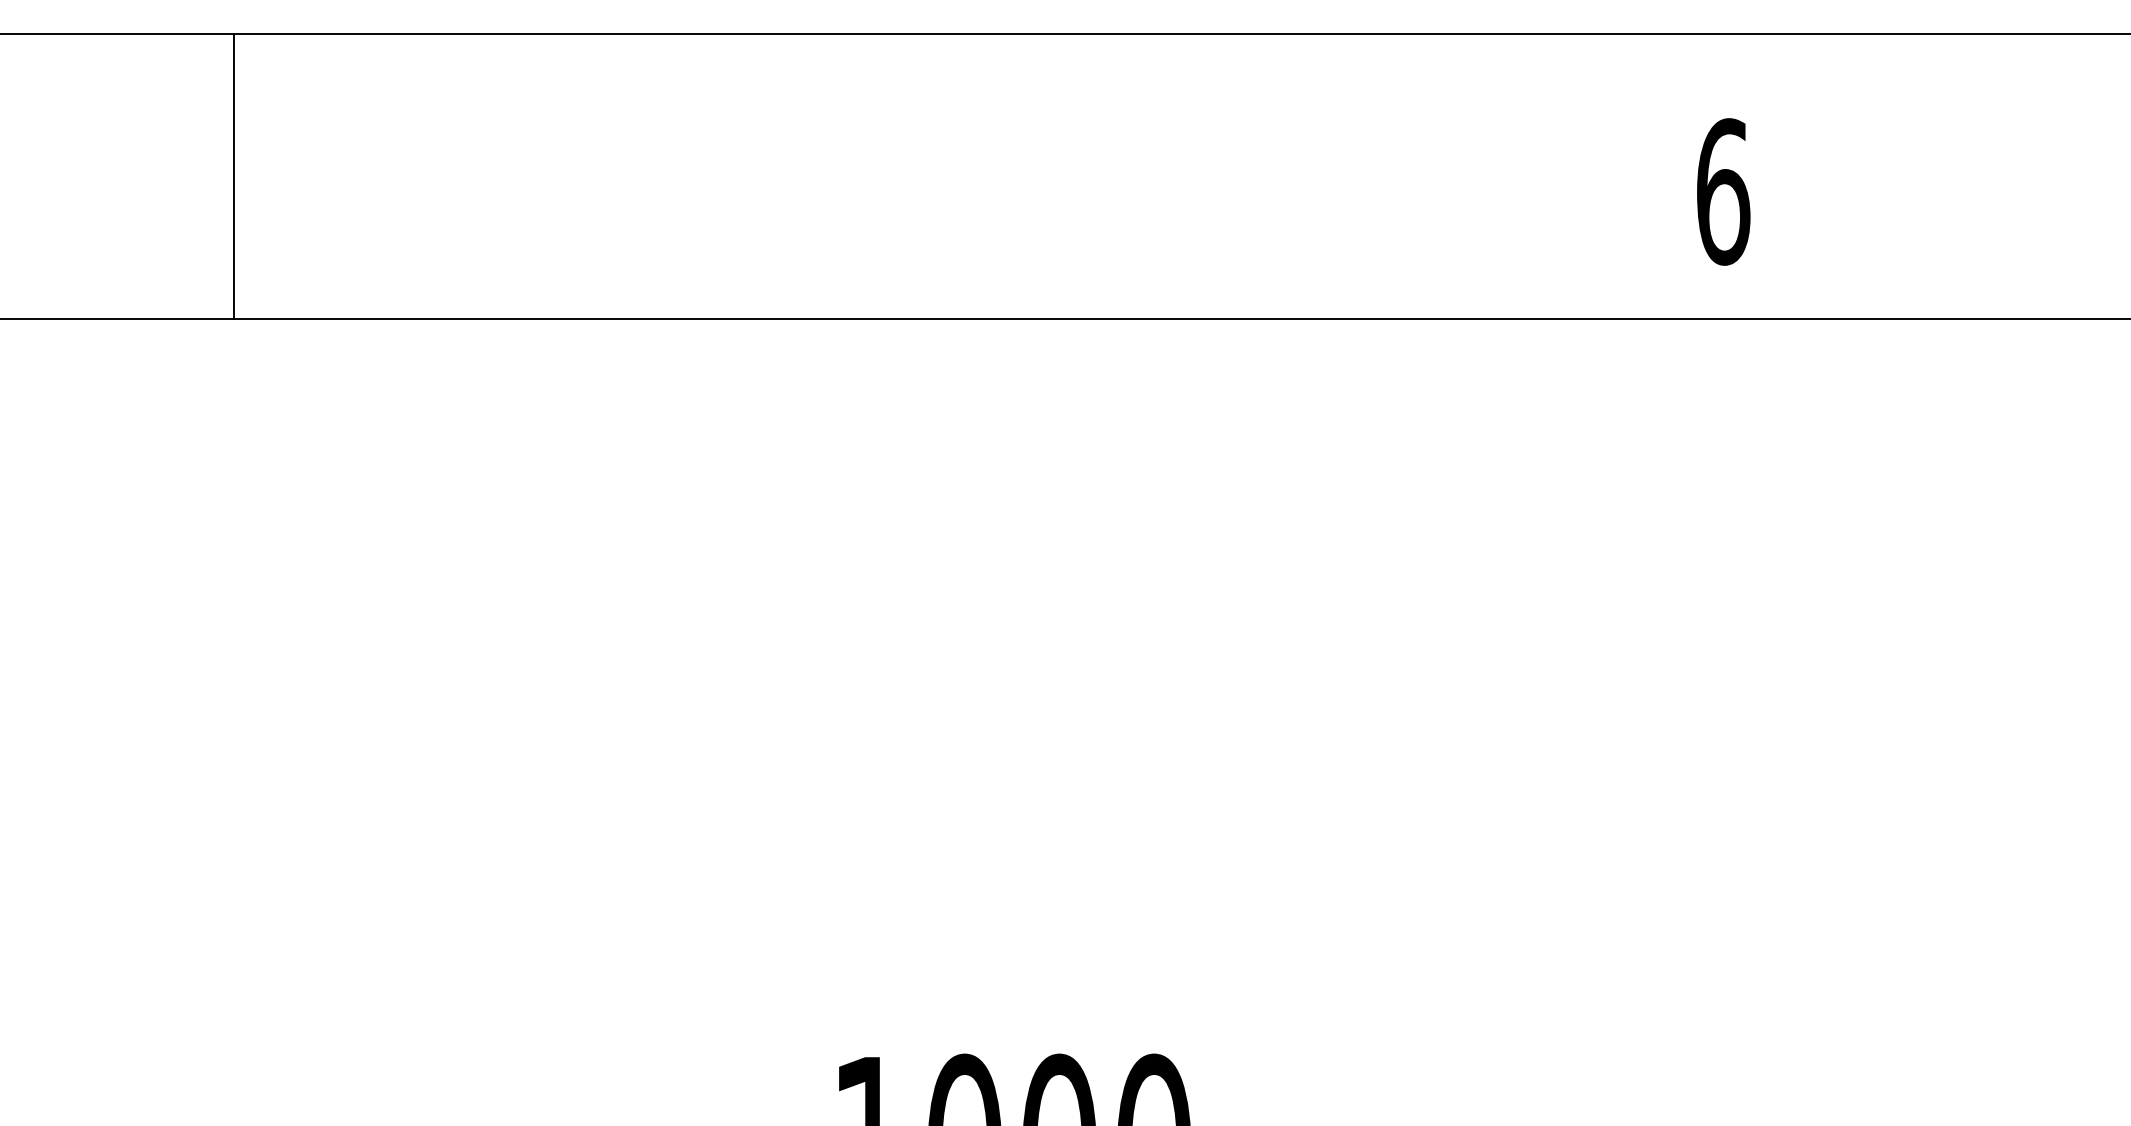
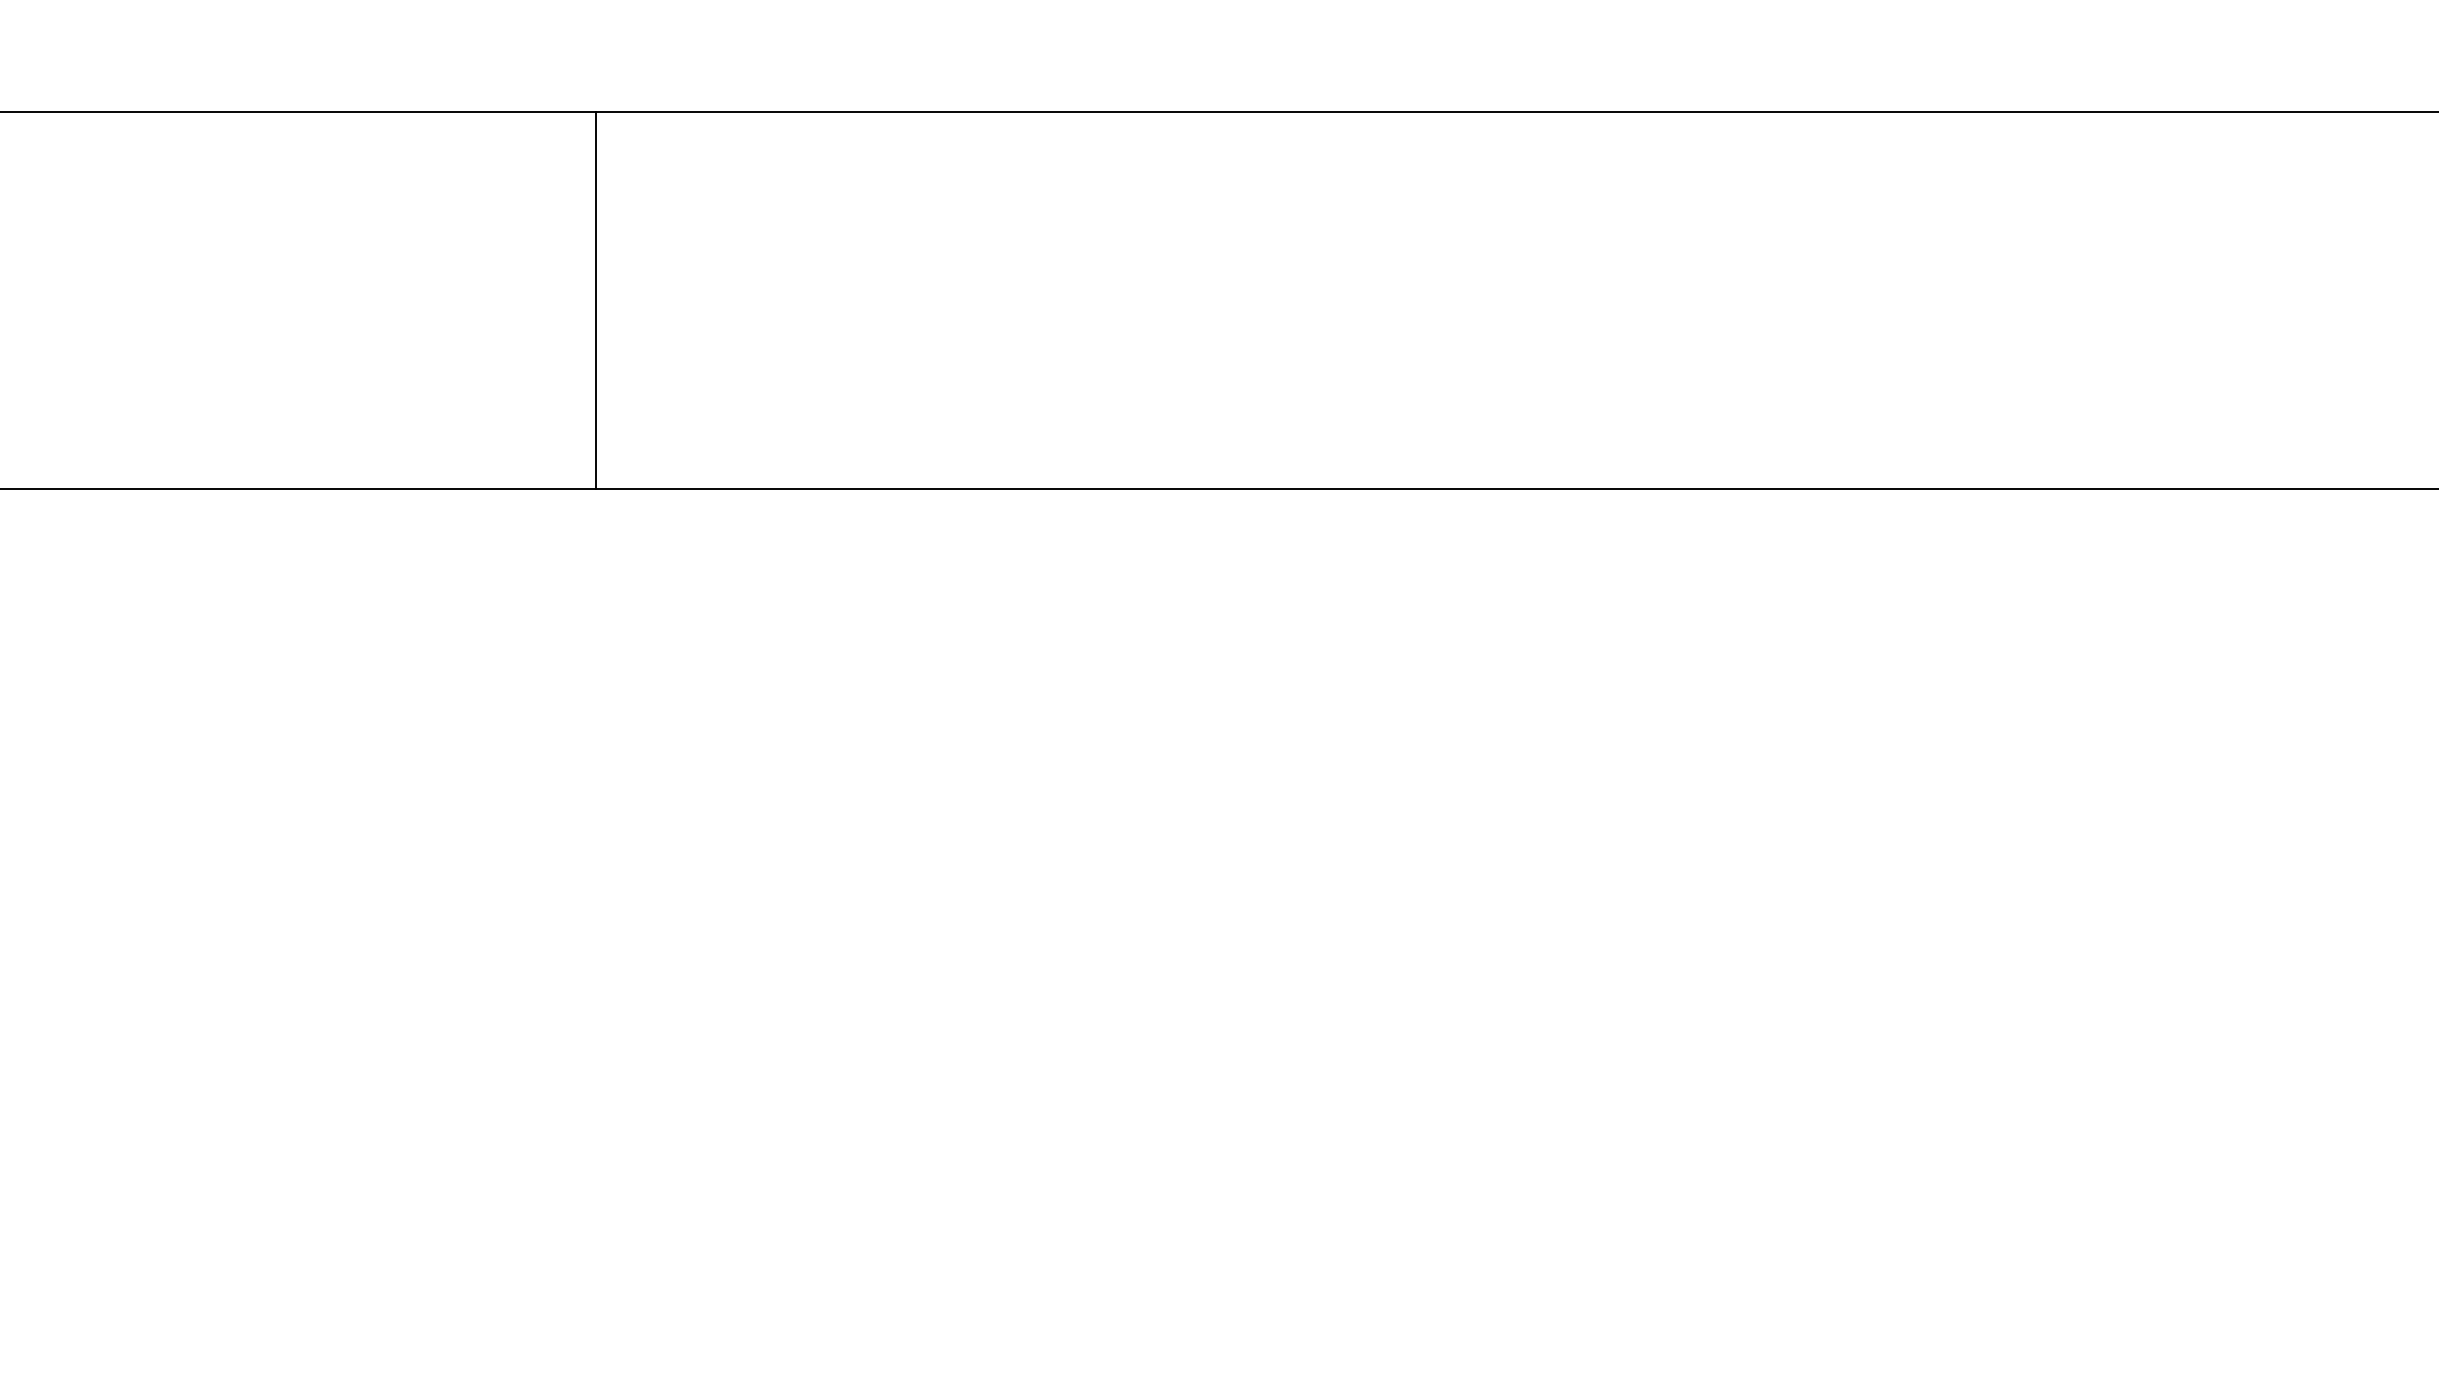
line: (233, 175) -> (594, 300), moved

